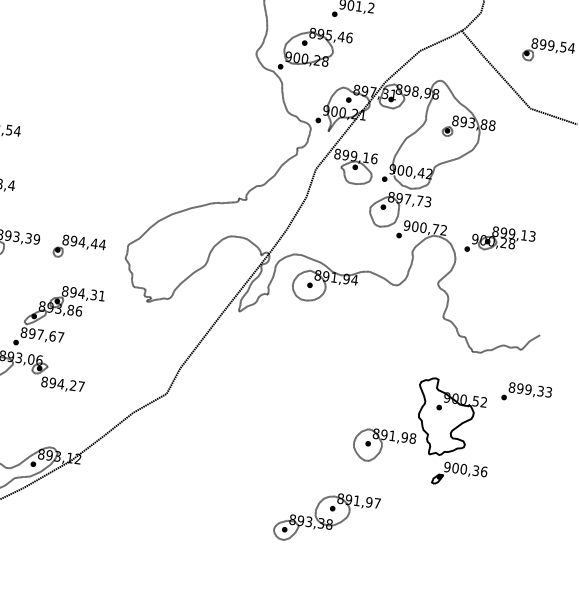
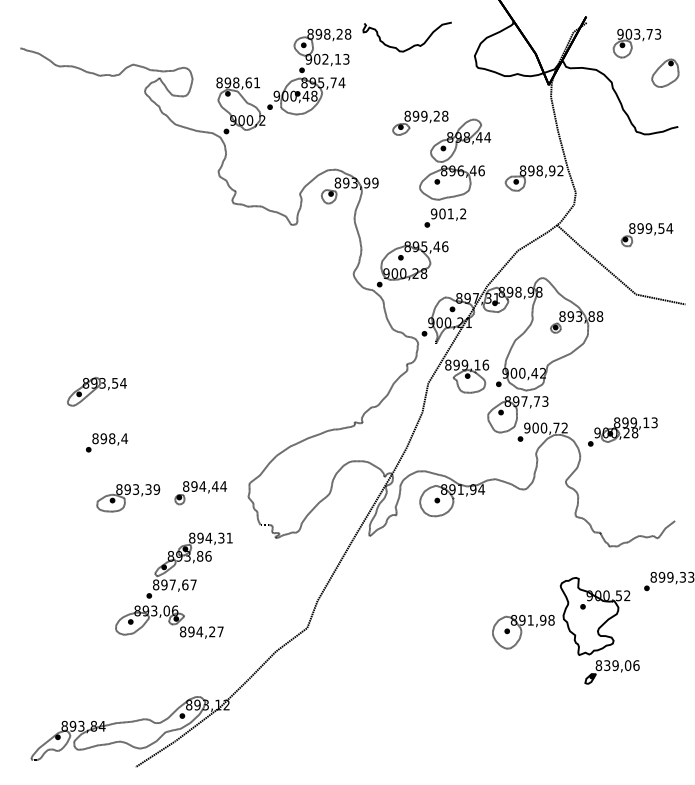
part: (384, 445) -> (523, 631), moved
text: (461, 468) -> (613, 665), 900,36 -> 839,06
part: (326, 518) -> (483, 732), removed

